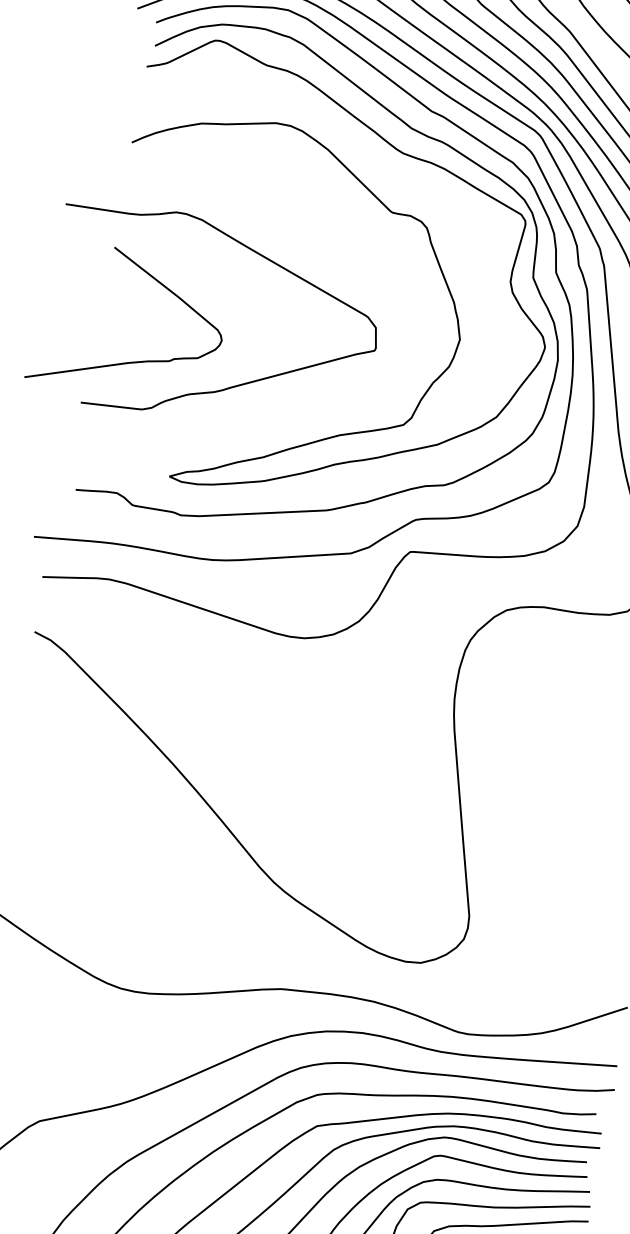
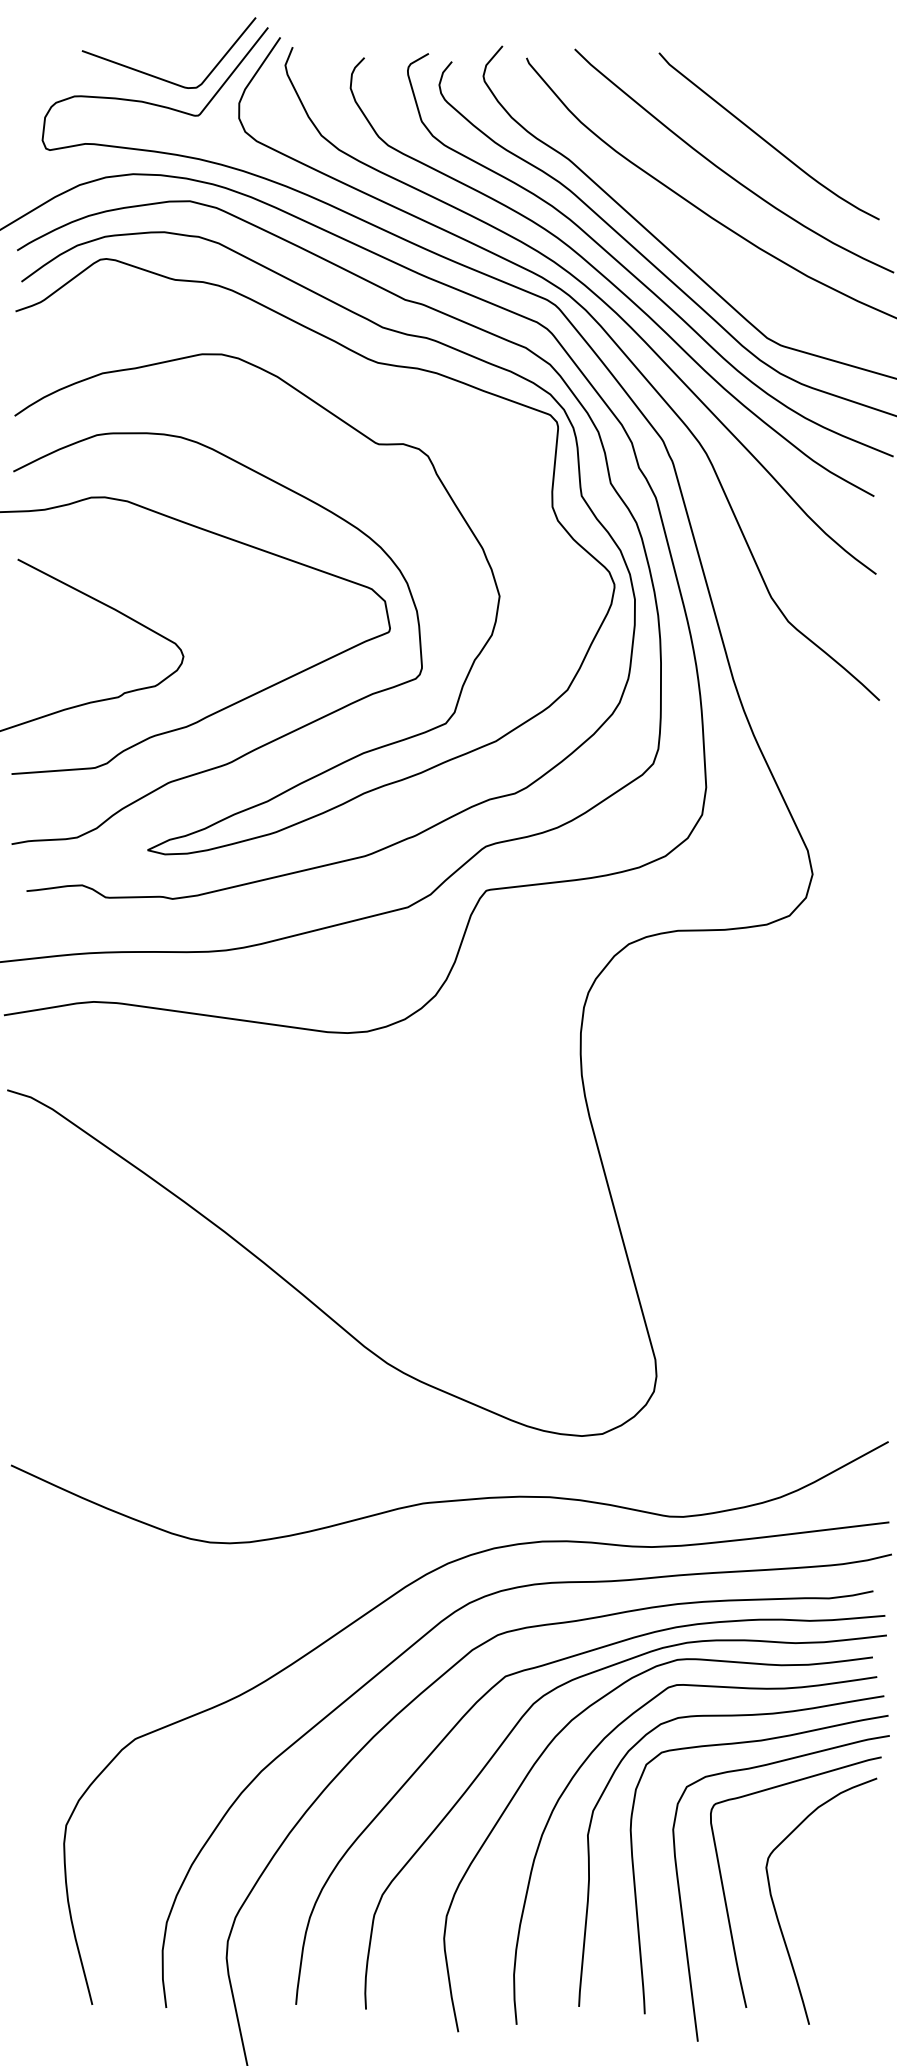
curve: (271, 414) -> (267, 742), added

